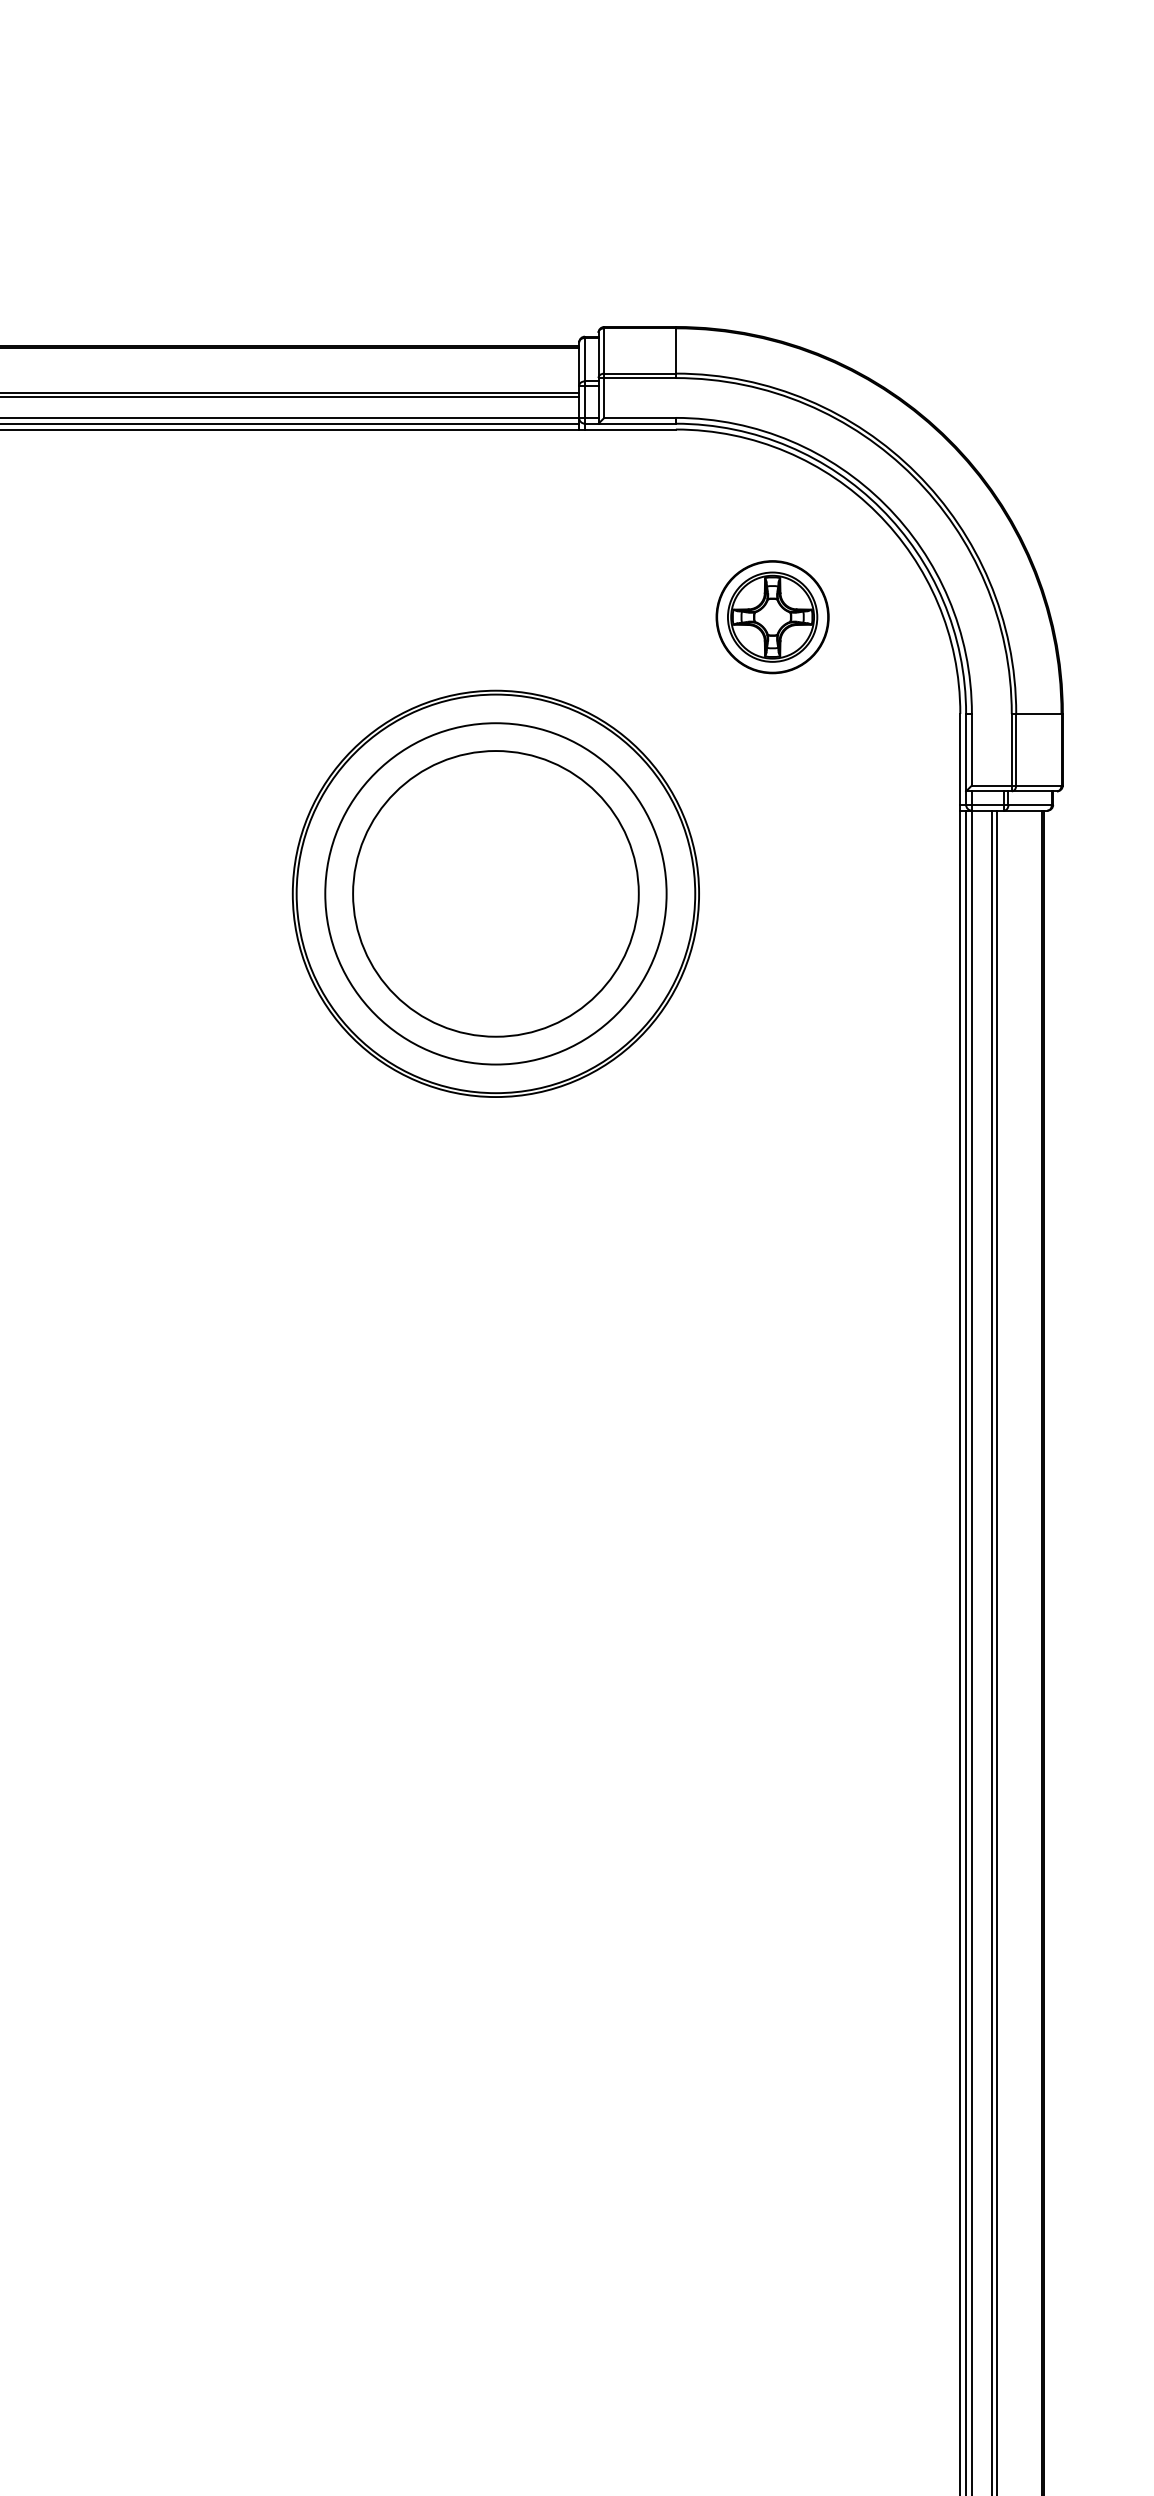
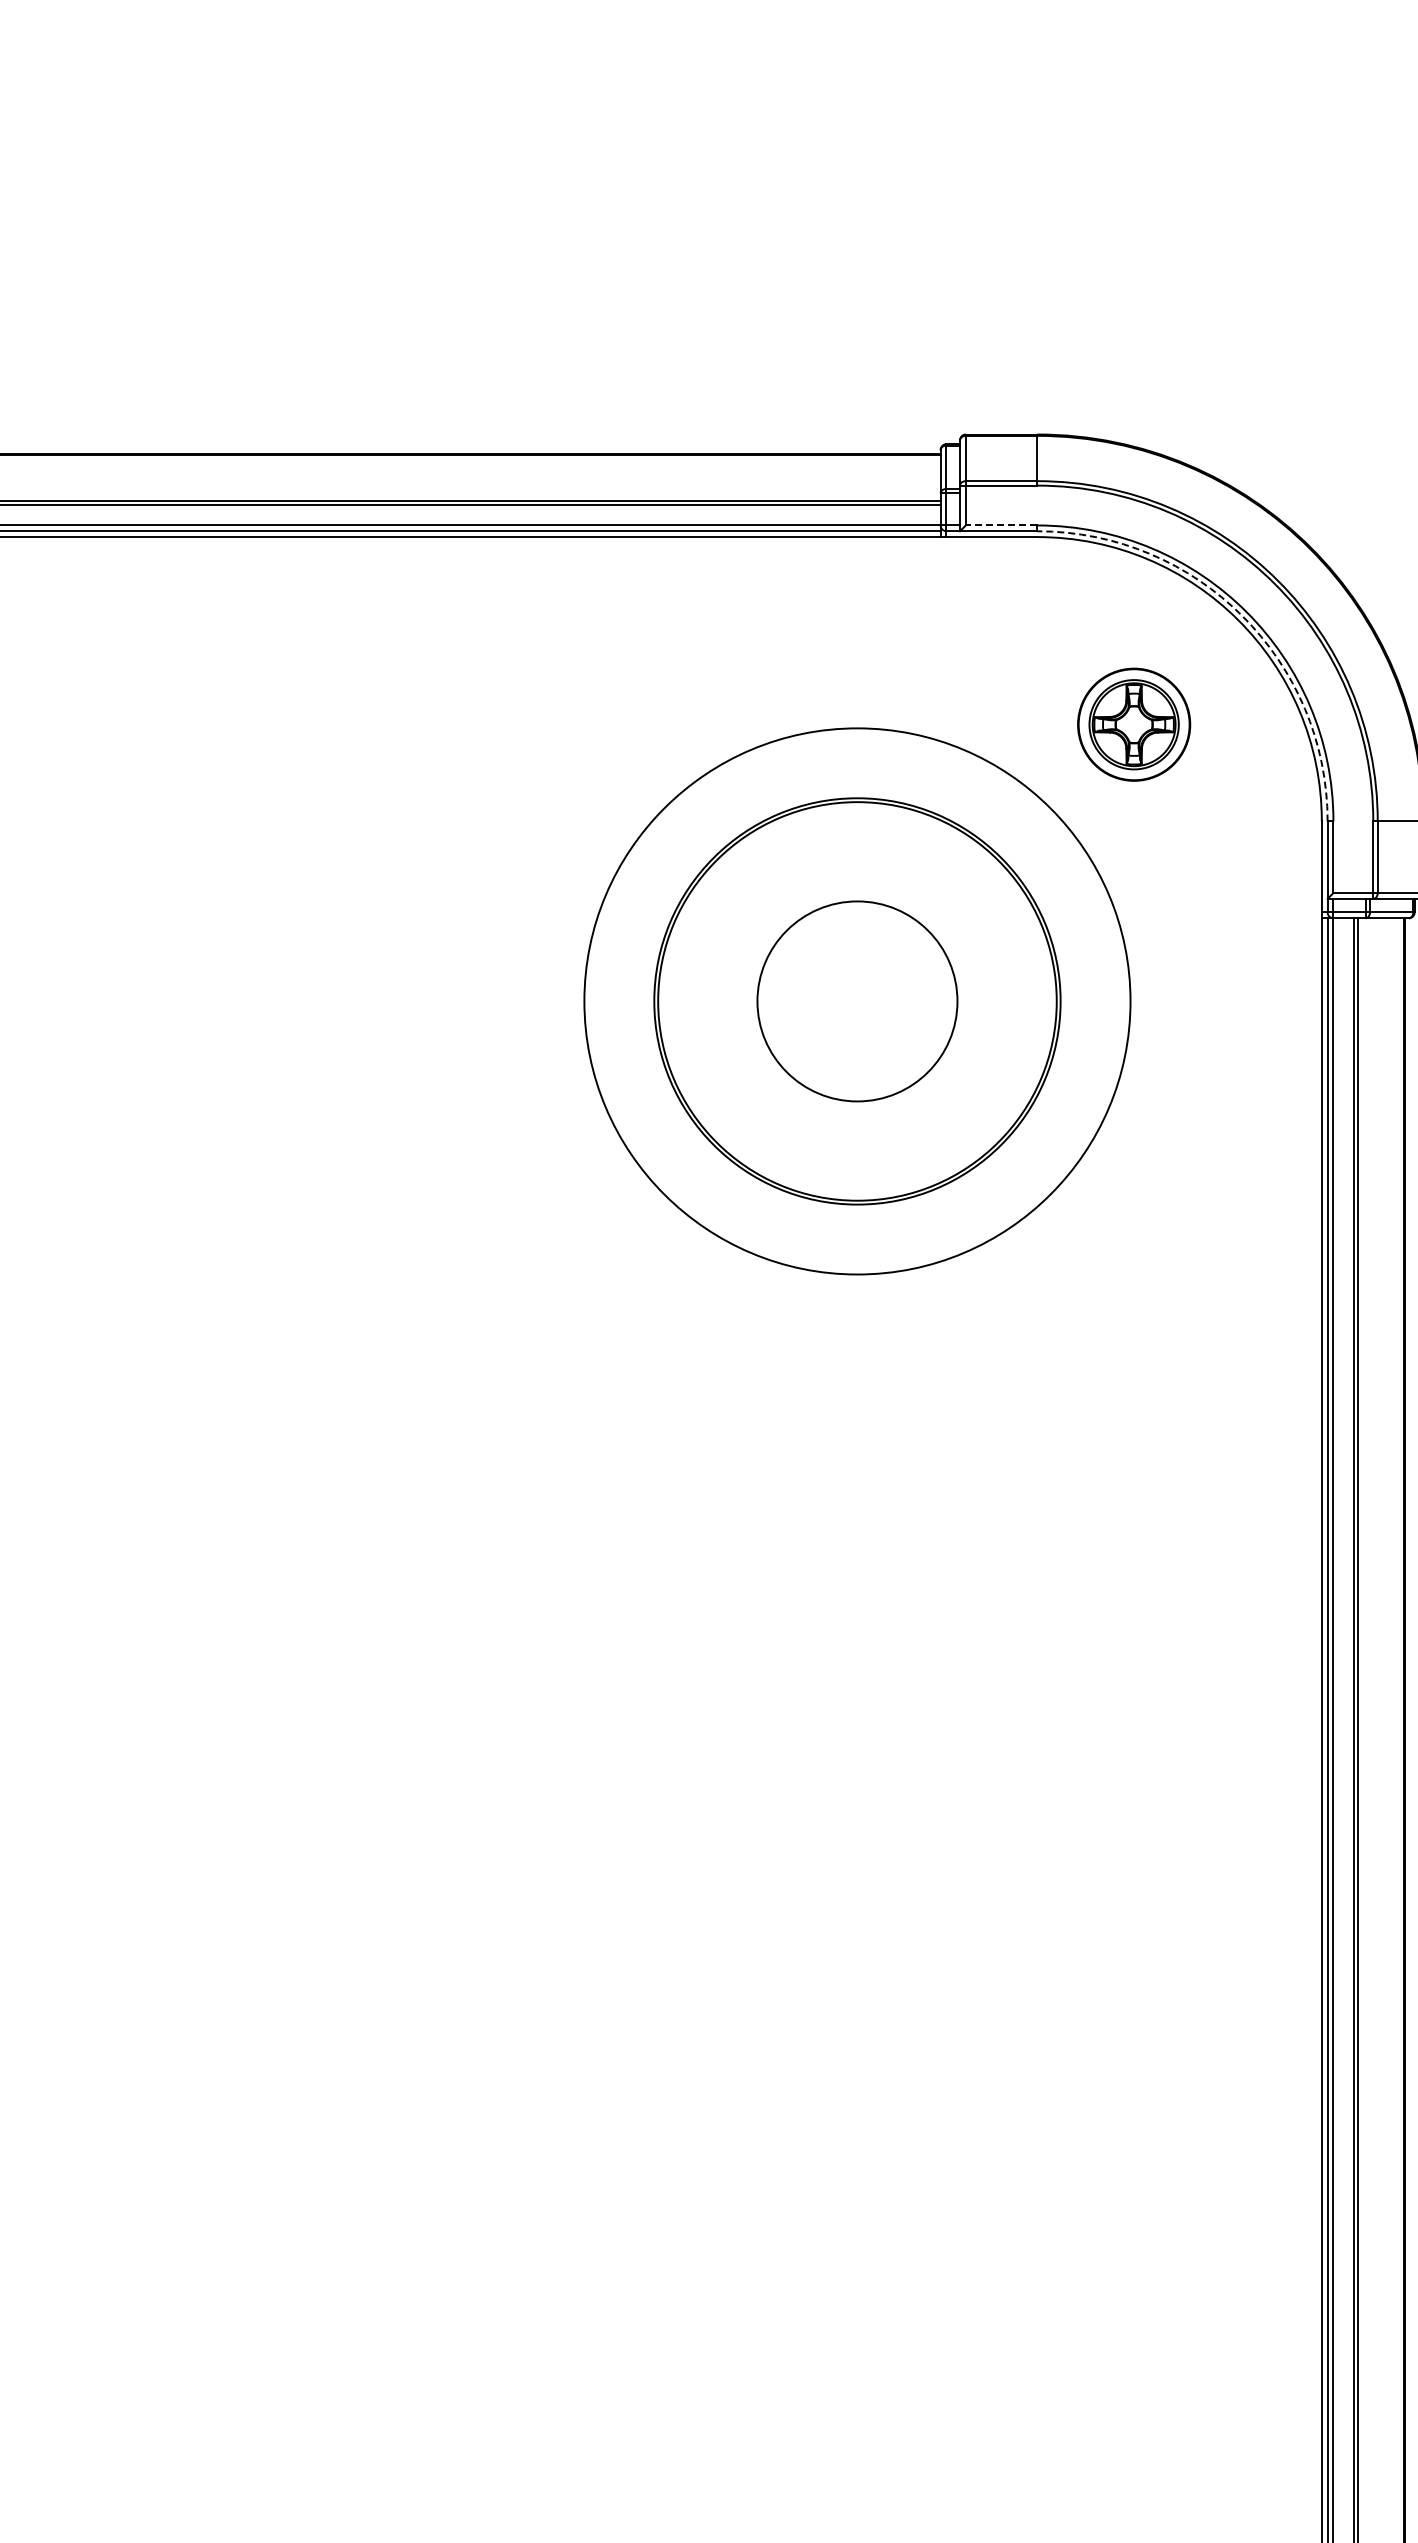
line: (639, 417) -> (1001, 525), solid -> dashed
arc: (880, 508) -> (1242, 616), solid -> dashed
circle: (495, 893) -> (857, 1001), size x0.7
circle: (495, 893) -> (857, 1001), size x1.6

